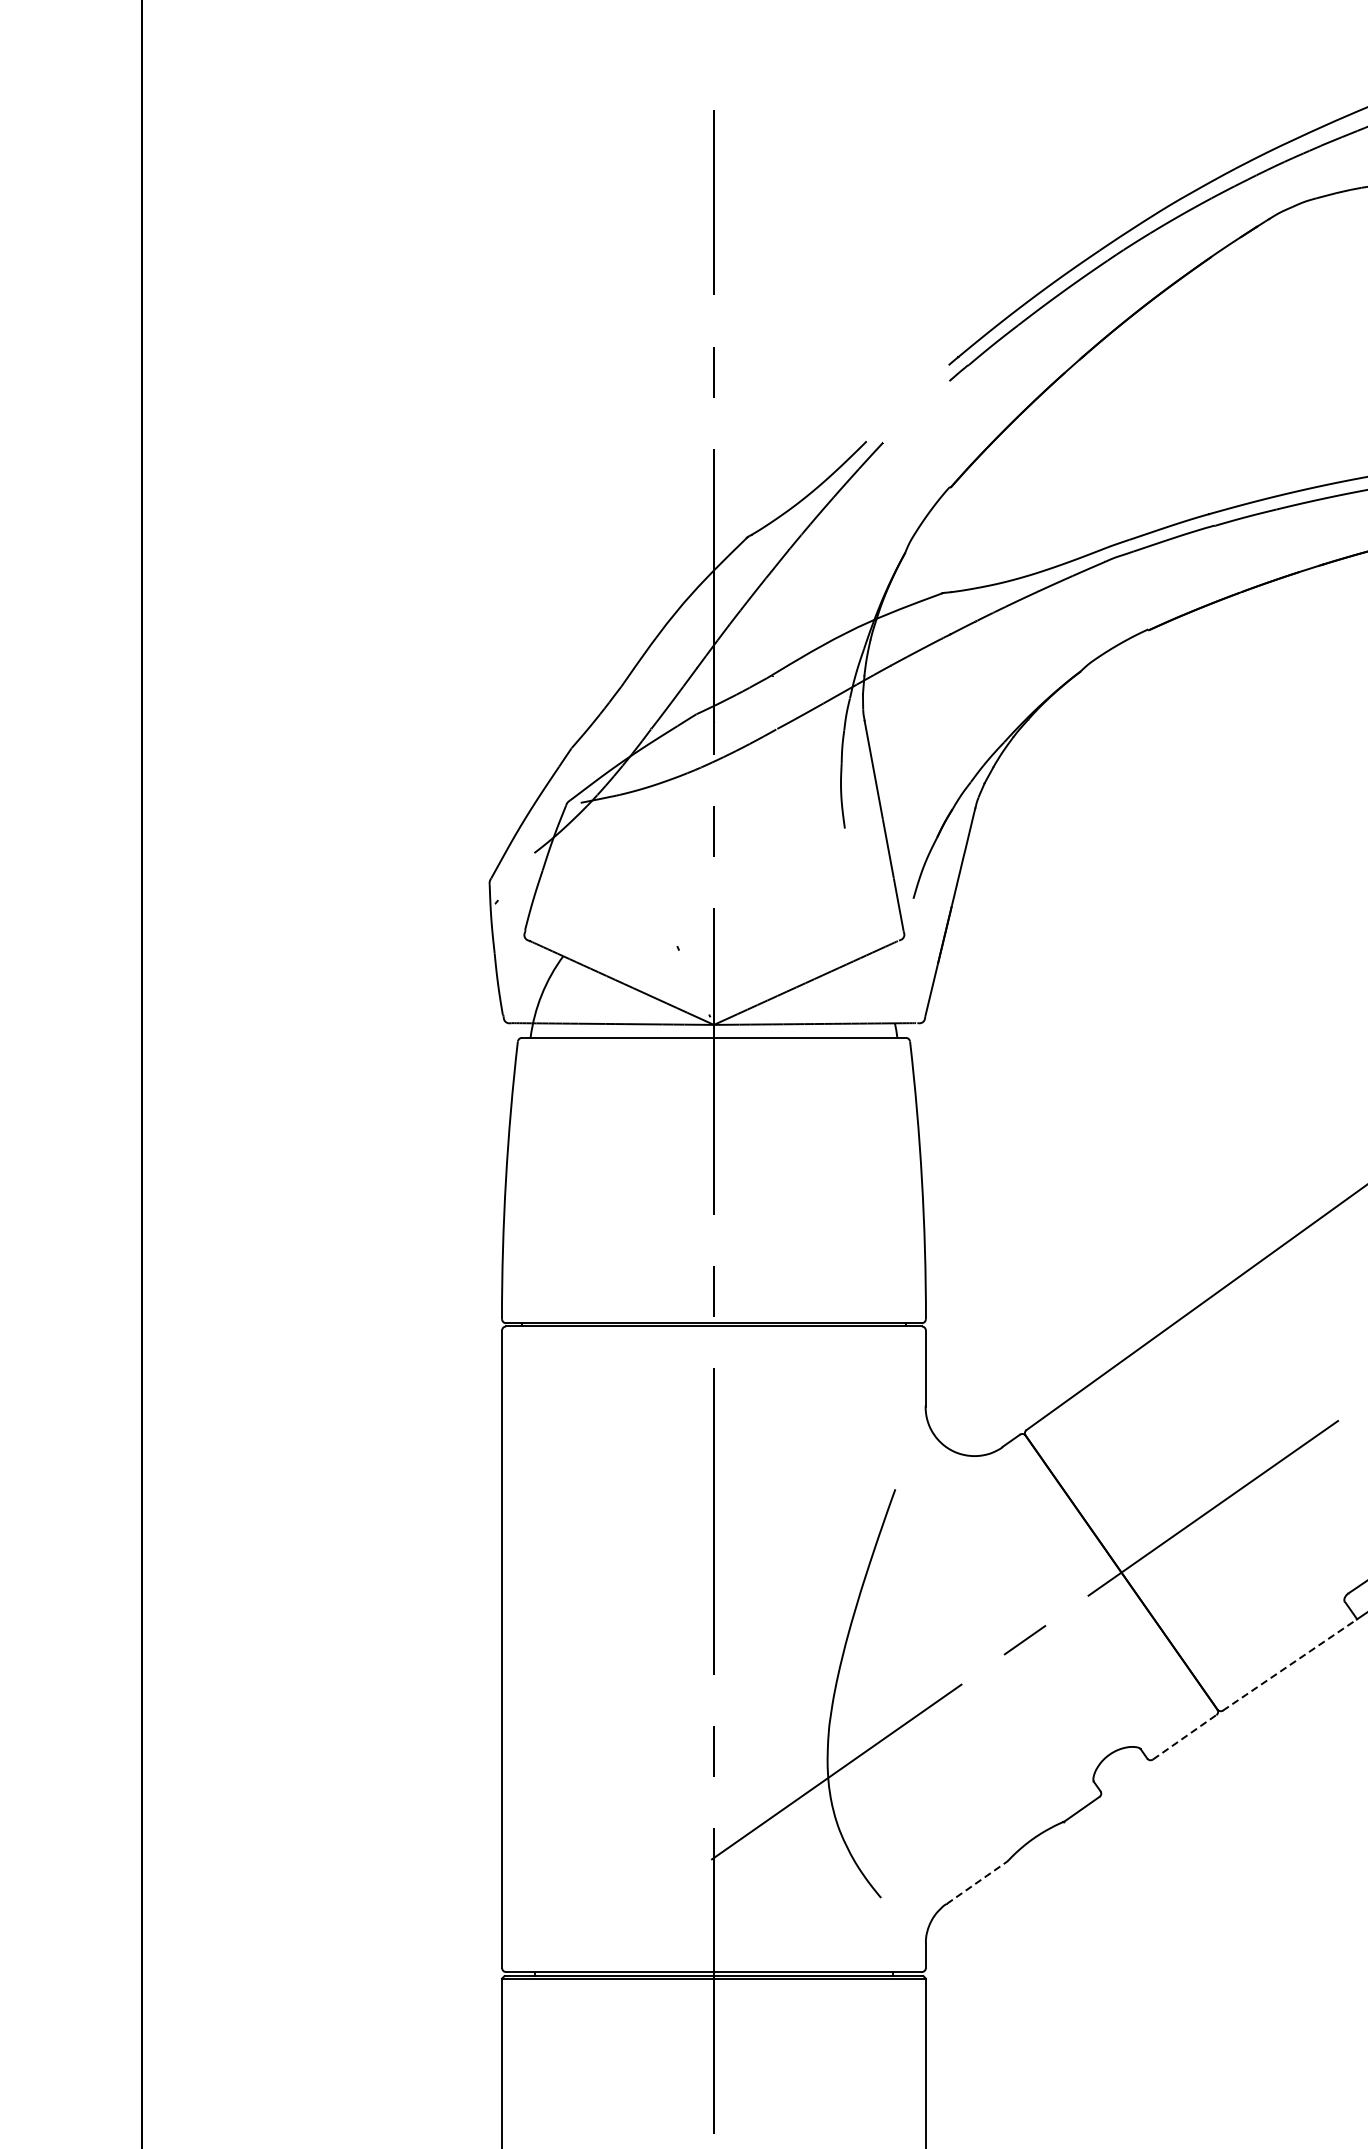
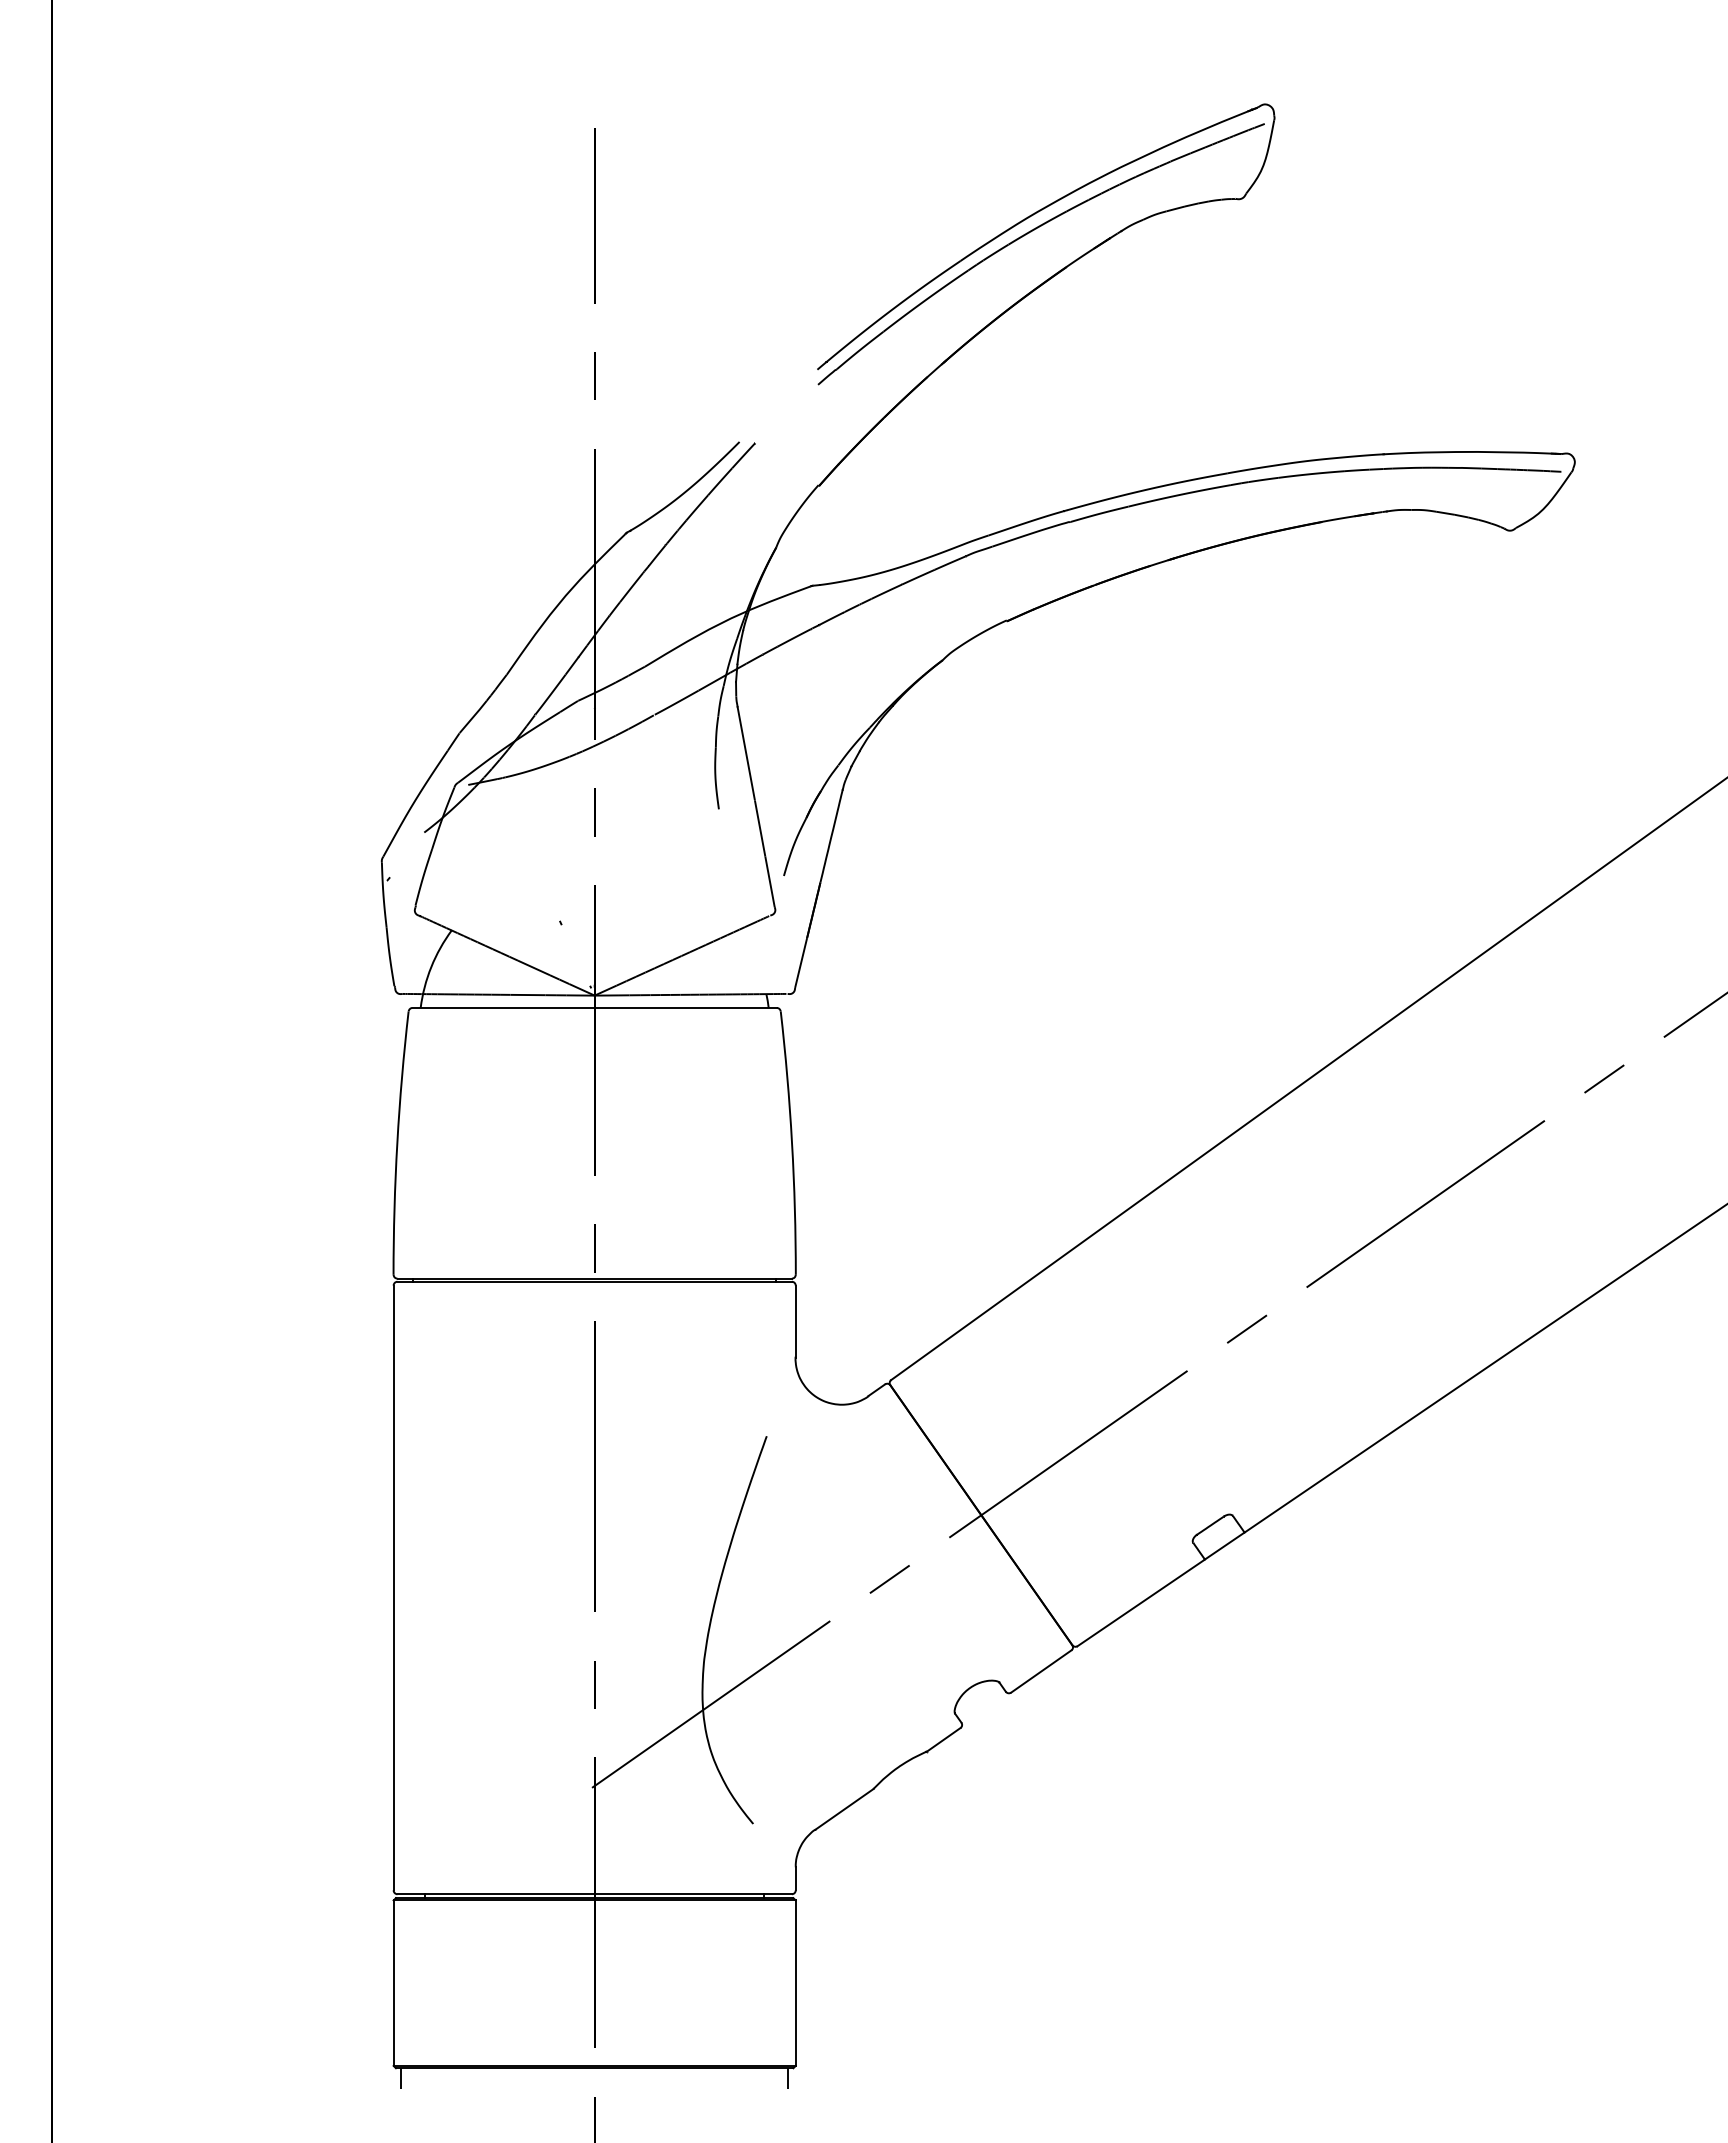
line: (1290, 1664) -> (1141, 1602), dashed -> solid
line: (1184, 1737) -> (1041, 1671), dashed -> solid
line: (977, 1882) -> (844, 1809), dashed -> solid

